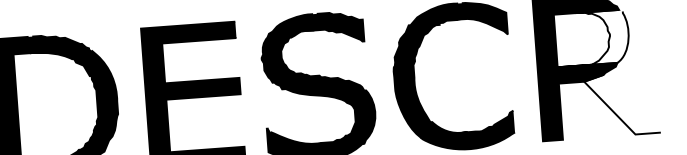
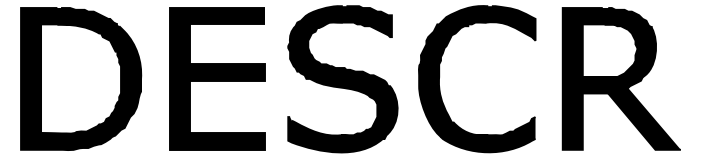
fill: (592, 38) -> (619, 50), added
fill: (622, 104) -> (644, 118), added

